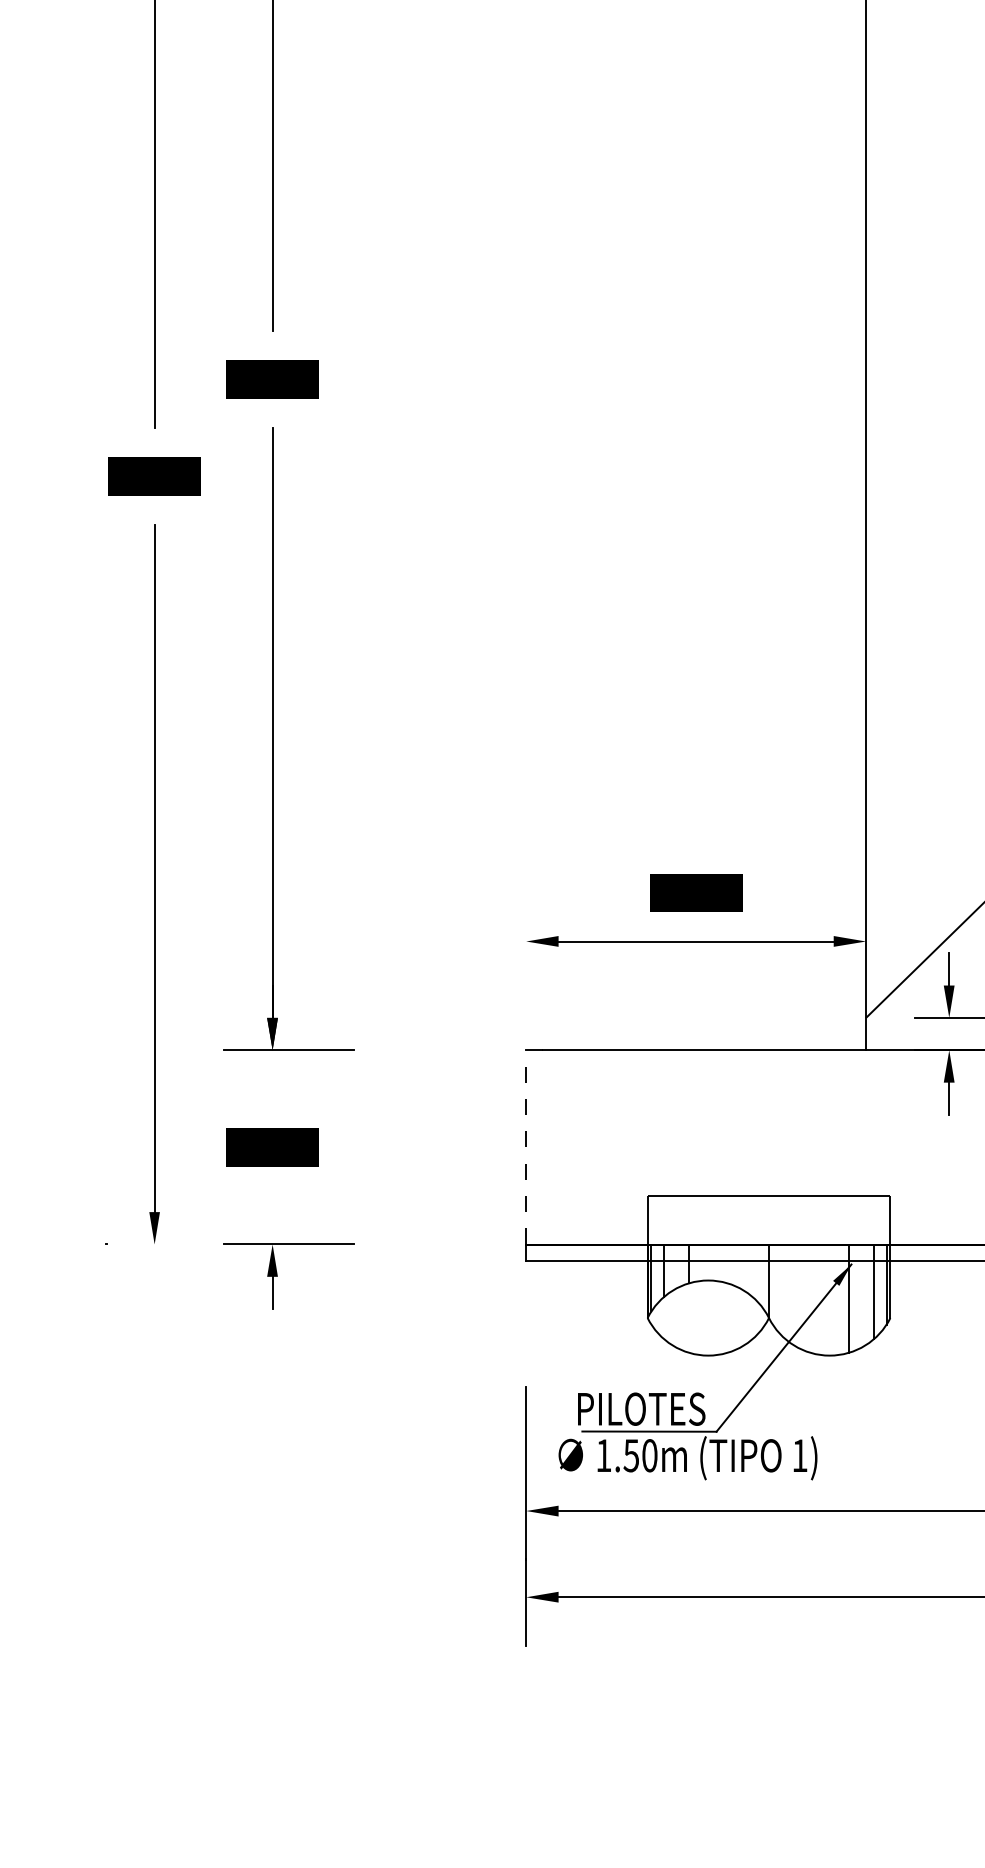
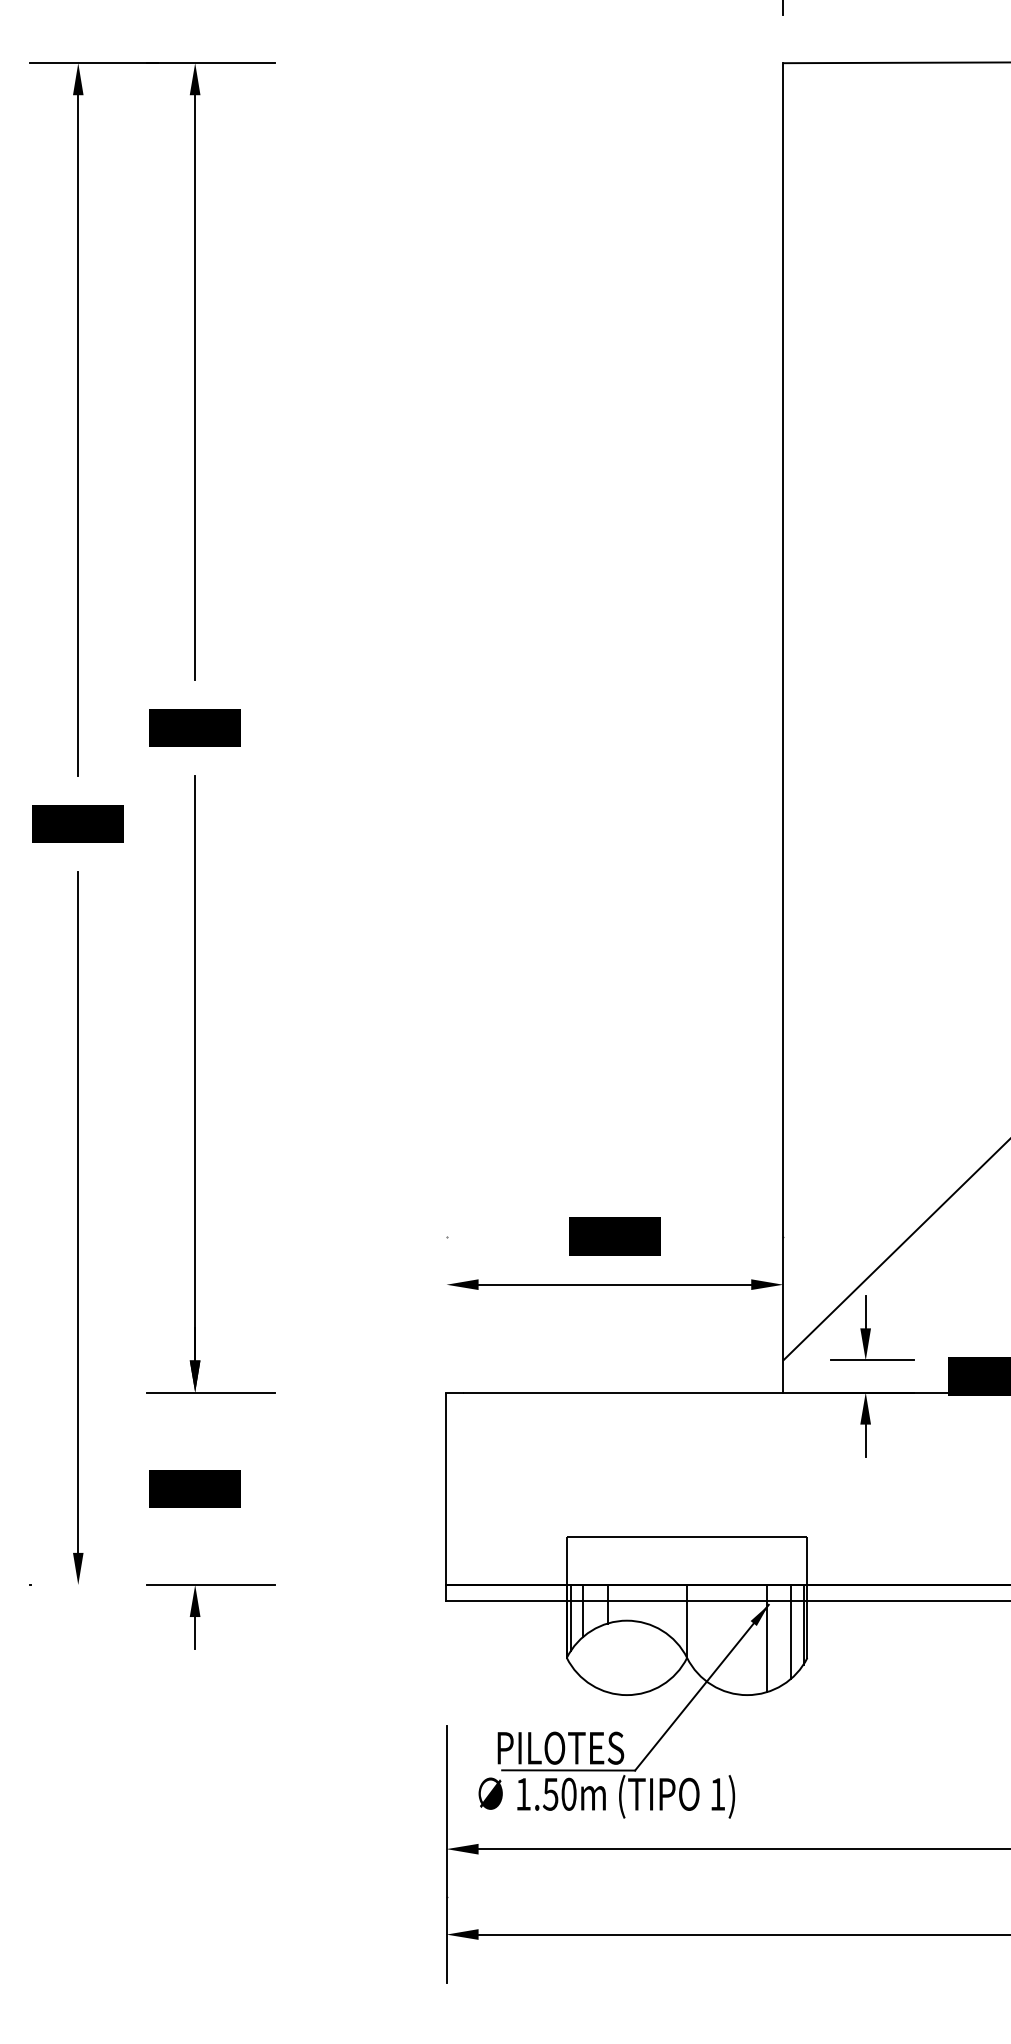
line: (526, 1147) -> (446, 1488), dashed -> solid

